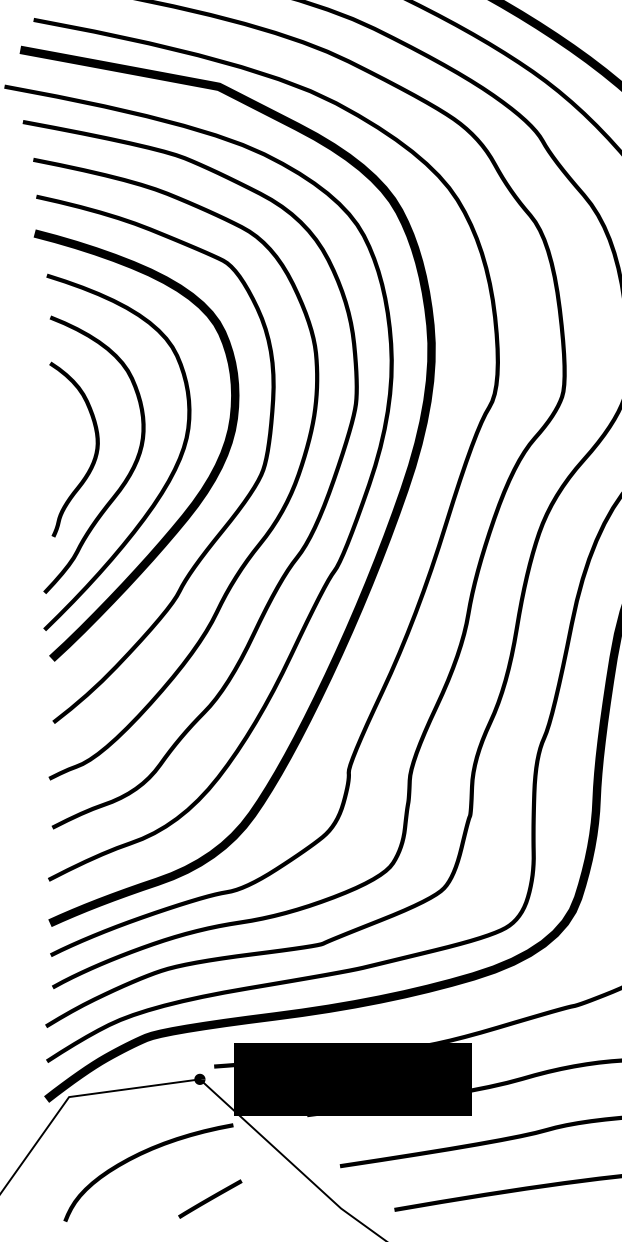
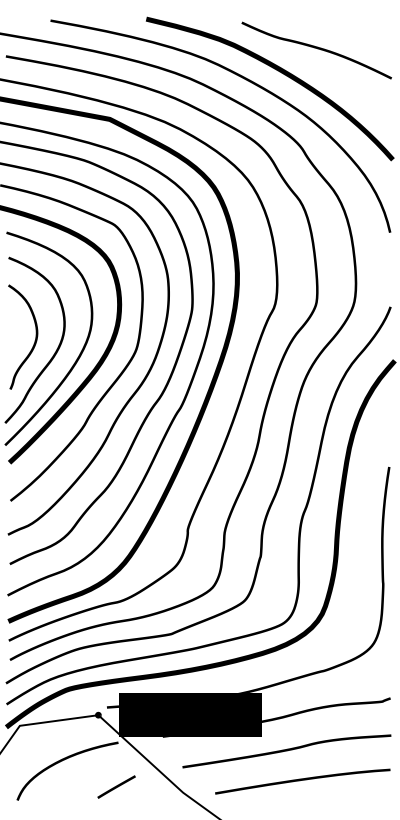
line: (210, 1198) -> (116, 786), moved

